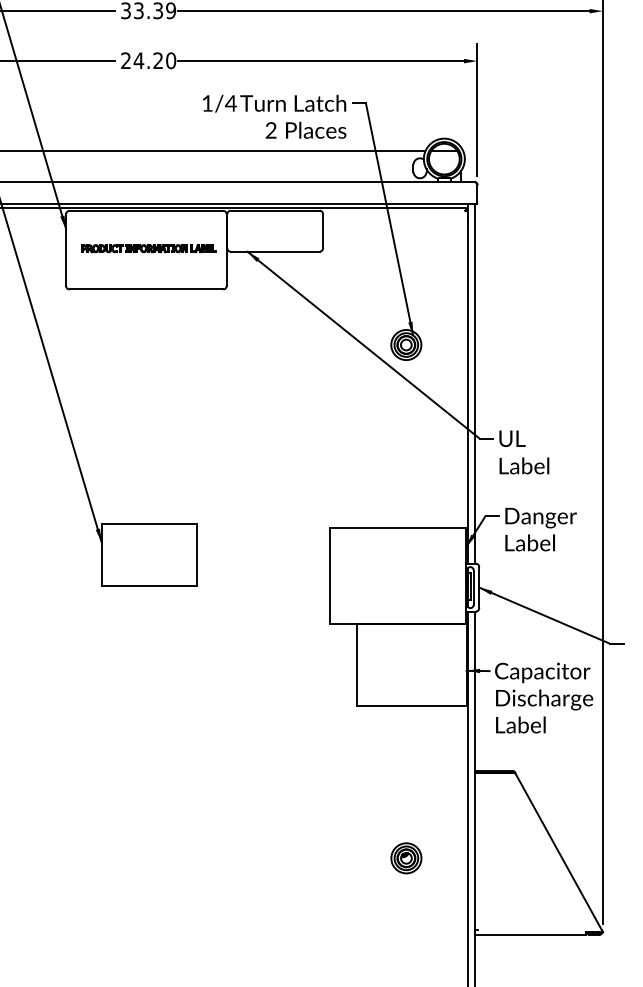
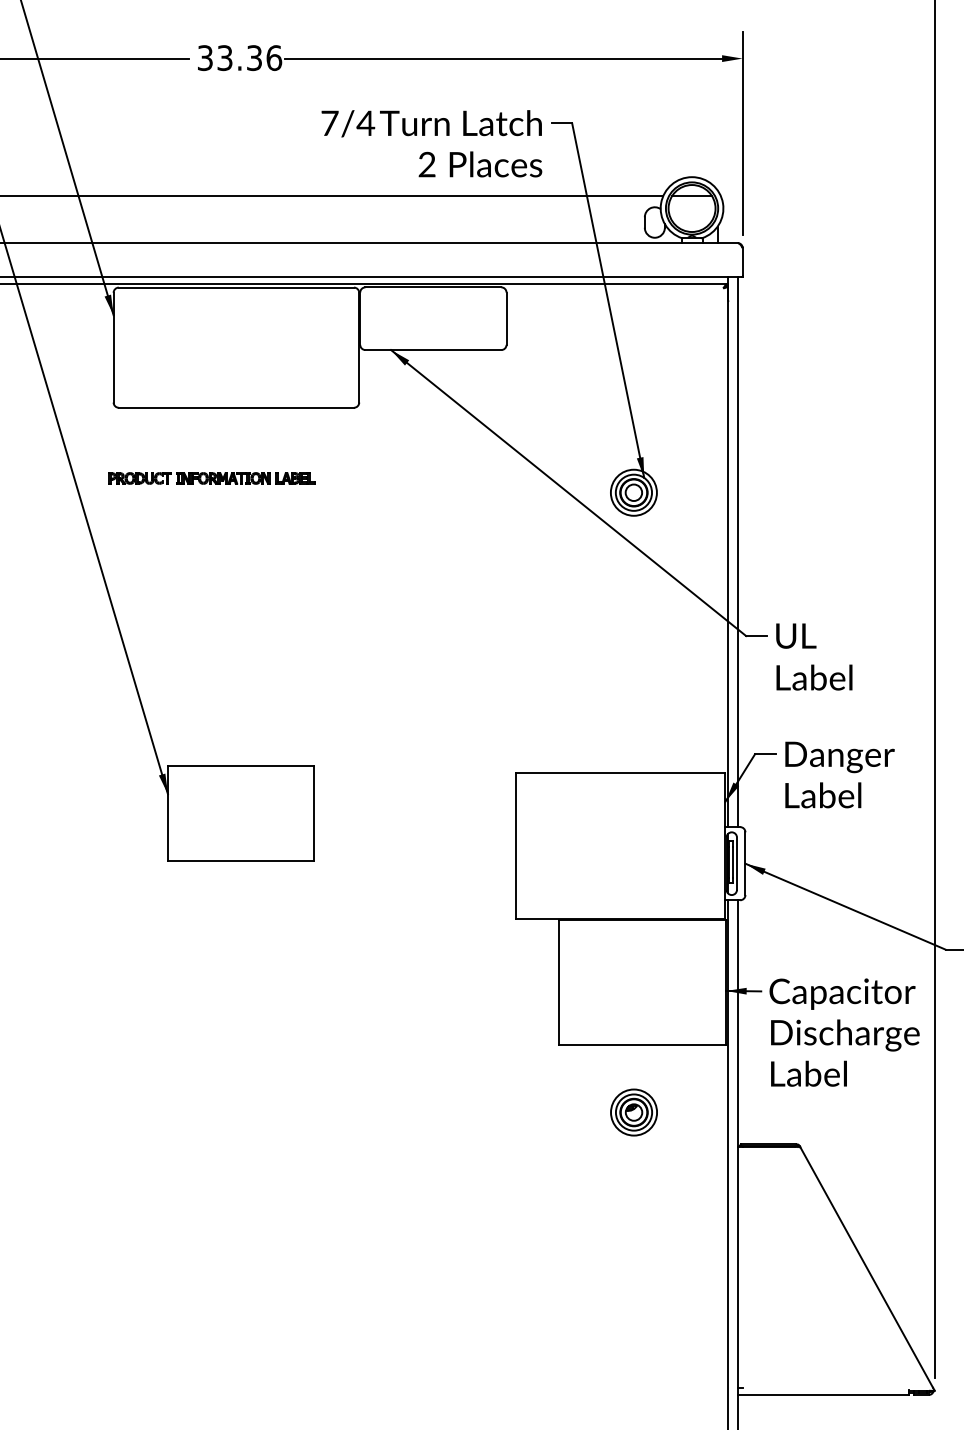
text: (148, 60) -> (239, 57), 24.20 -> 33.36
text: (207, 103) -> (329, 123), 1/4 -> 7/4
part: (148, 248) -> (210, 478), moved
part: (406, 858) -> (634, 1112), moved

